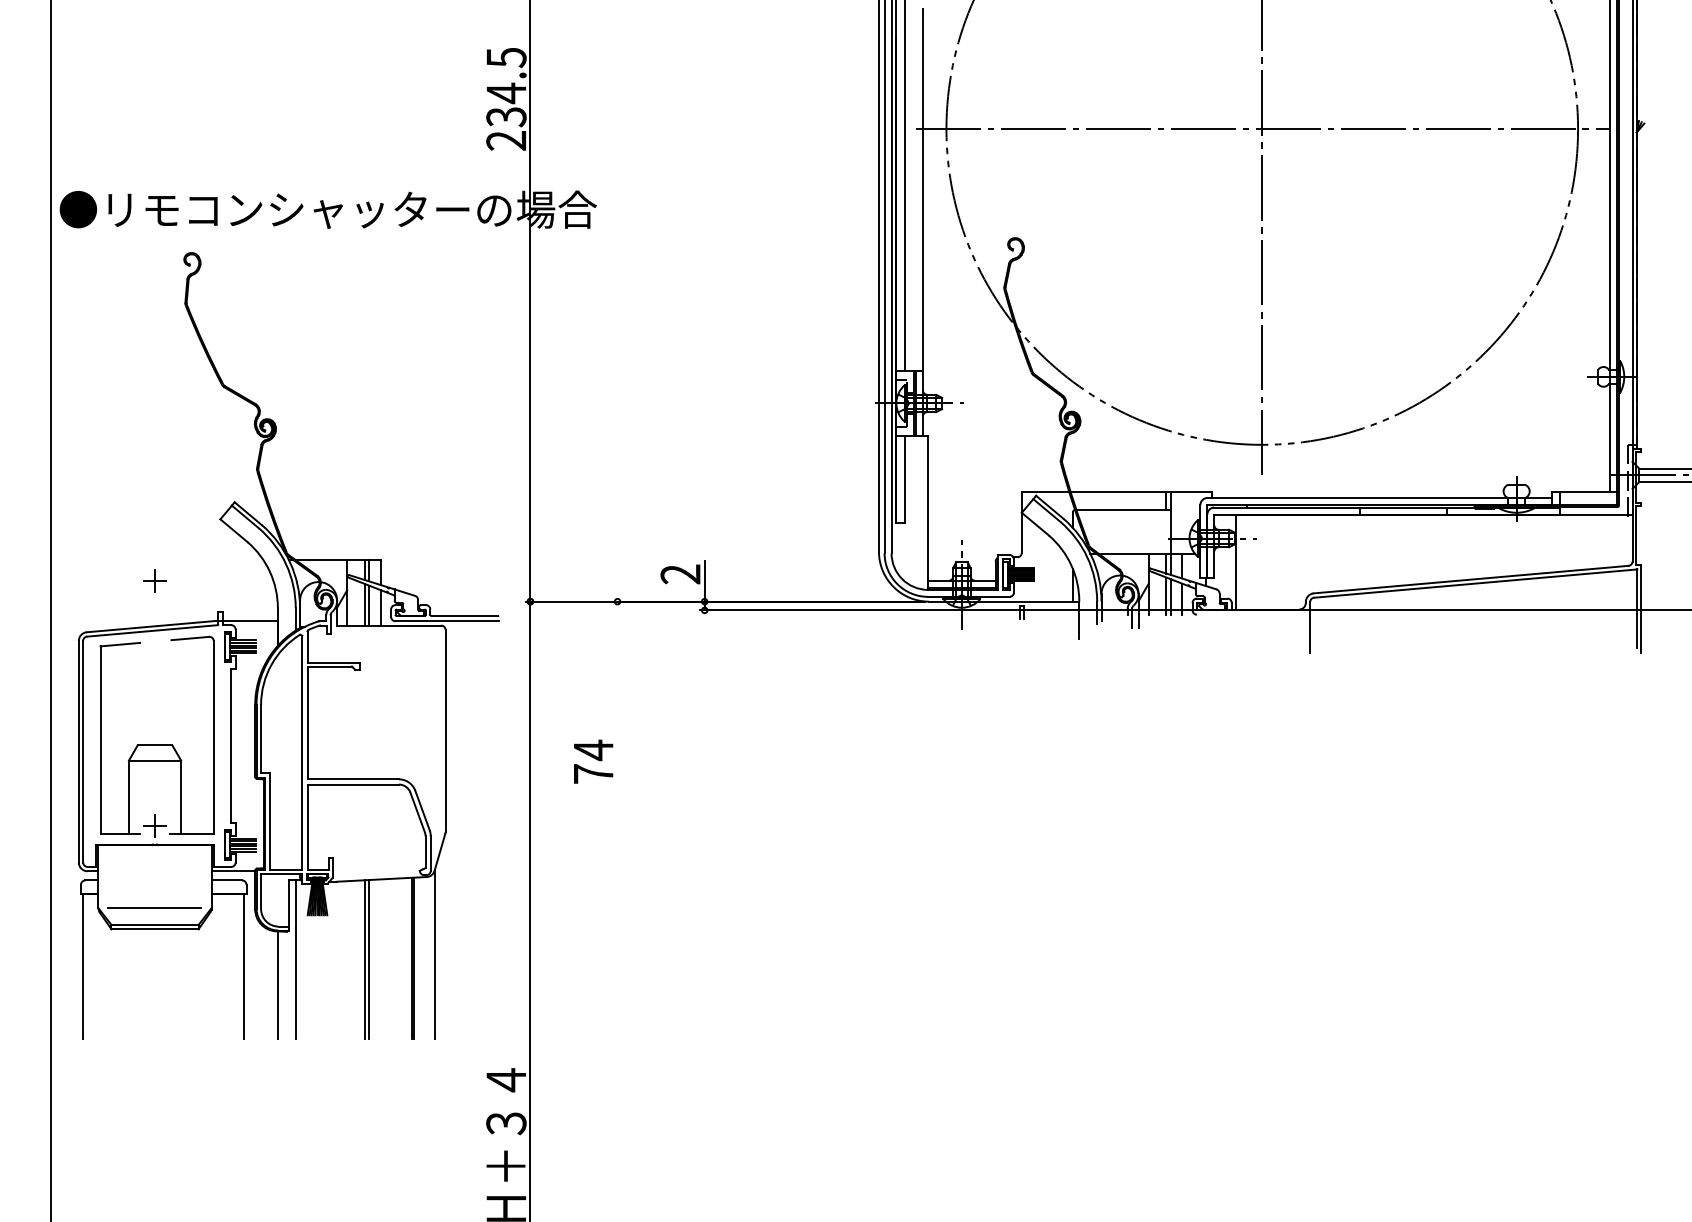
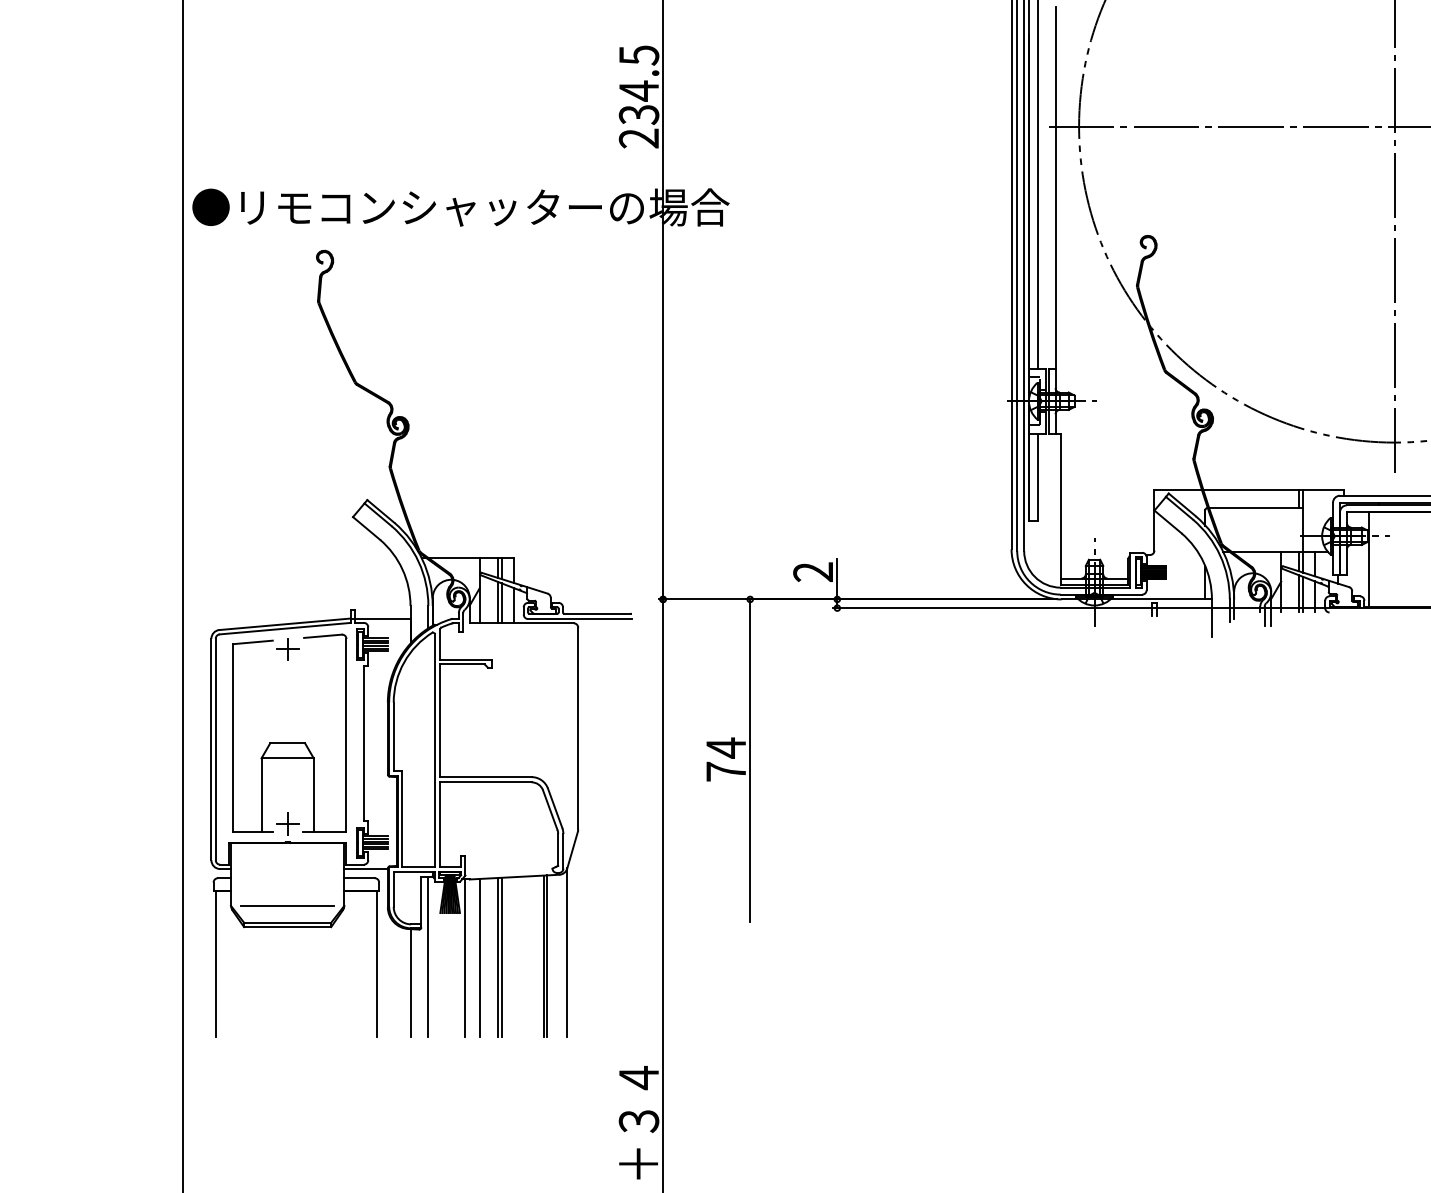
part: (154, 580) -> (287, 649), moved
line: (617, 762) -> (750, 760), added
line: (332, 960) -> (465, 958), added
line: (347, 960) -> (480, 958), added

